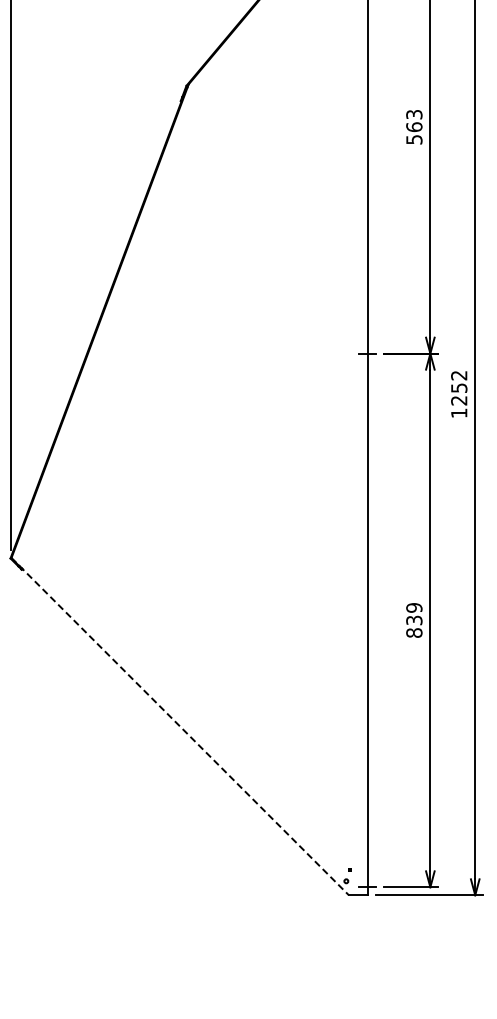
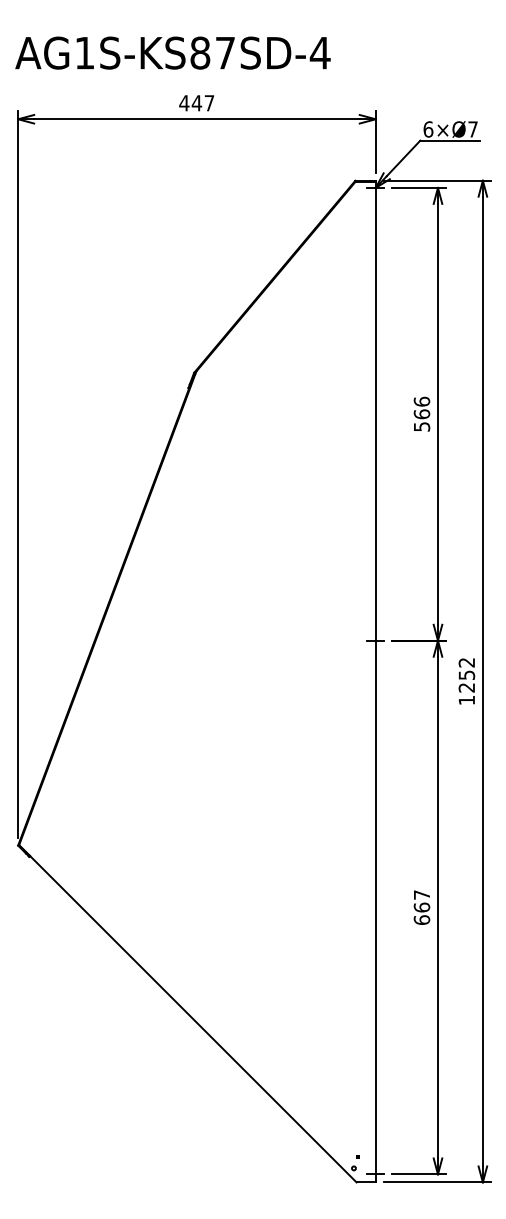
text: (413, 114) -> (421, 401), 563 -> 566
text: (413, 620) -> (421, 907), 839 -> 667
line: (179, 726) -> (187, 1013), dashed -> solid

